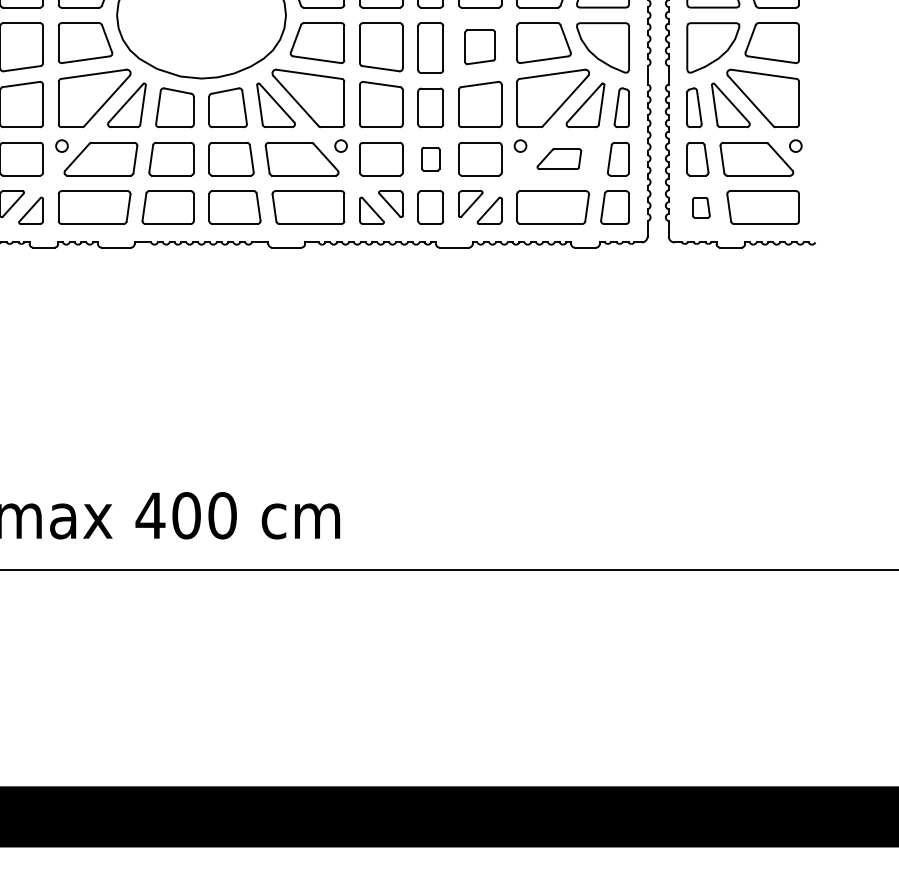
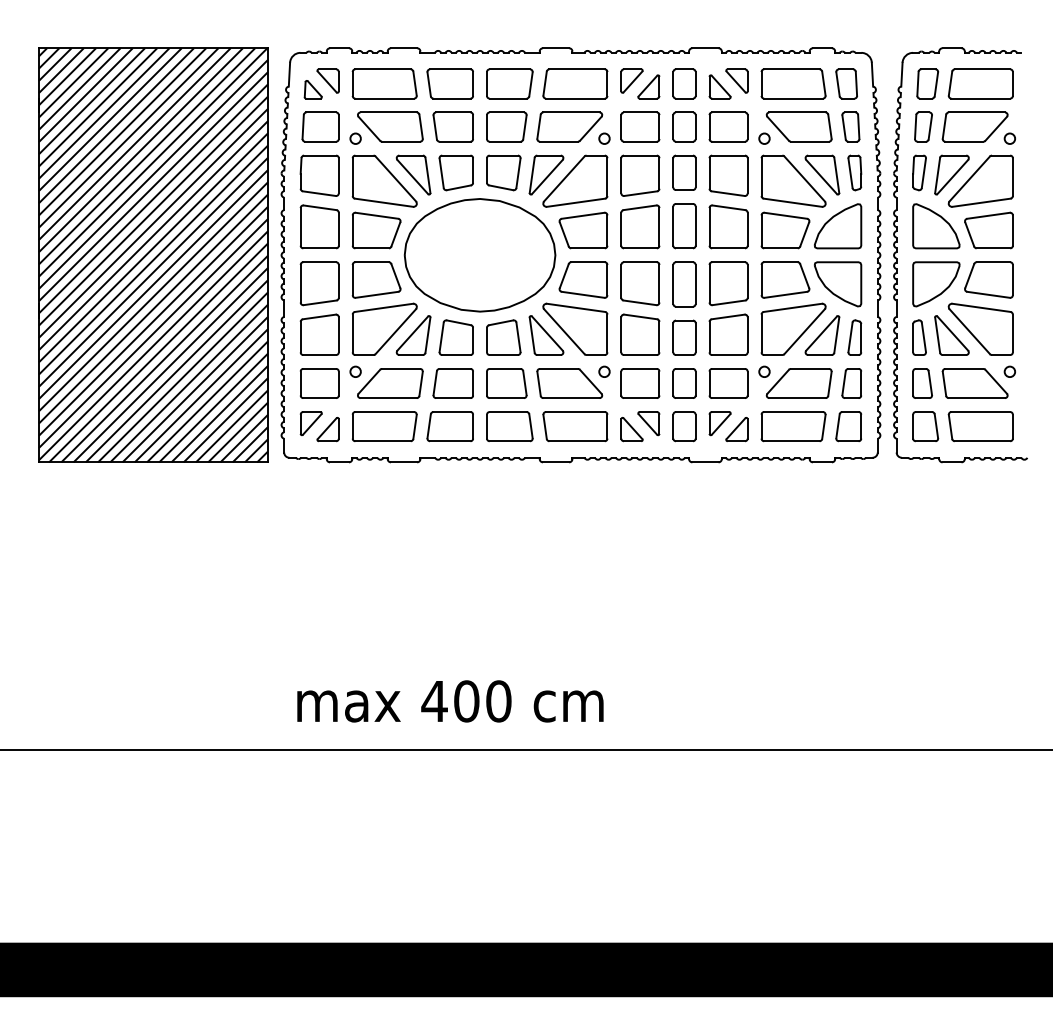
part: (480, 47) -> (728, 283), size x1.43
part: (430, 159) -> (684, 383), size x1.43
part: (558, 159) -> (798, 383), size x1.67
part: (701, 207) -> (925, 426), size x1.67

